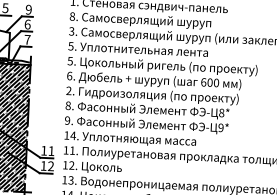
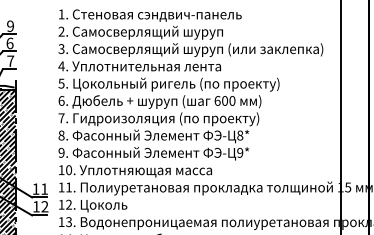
text: (72, 16) -> (61, 31), 8. -> 2.
text: (70, 46) -> (61, 66), 5. -> 4.
text: (68, 91) -> (61, 118), 2. -> 7.
text: (72, 136) -> (68, 170), 14. -> 10.

